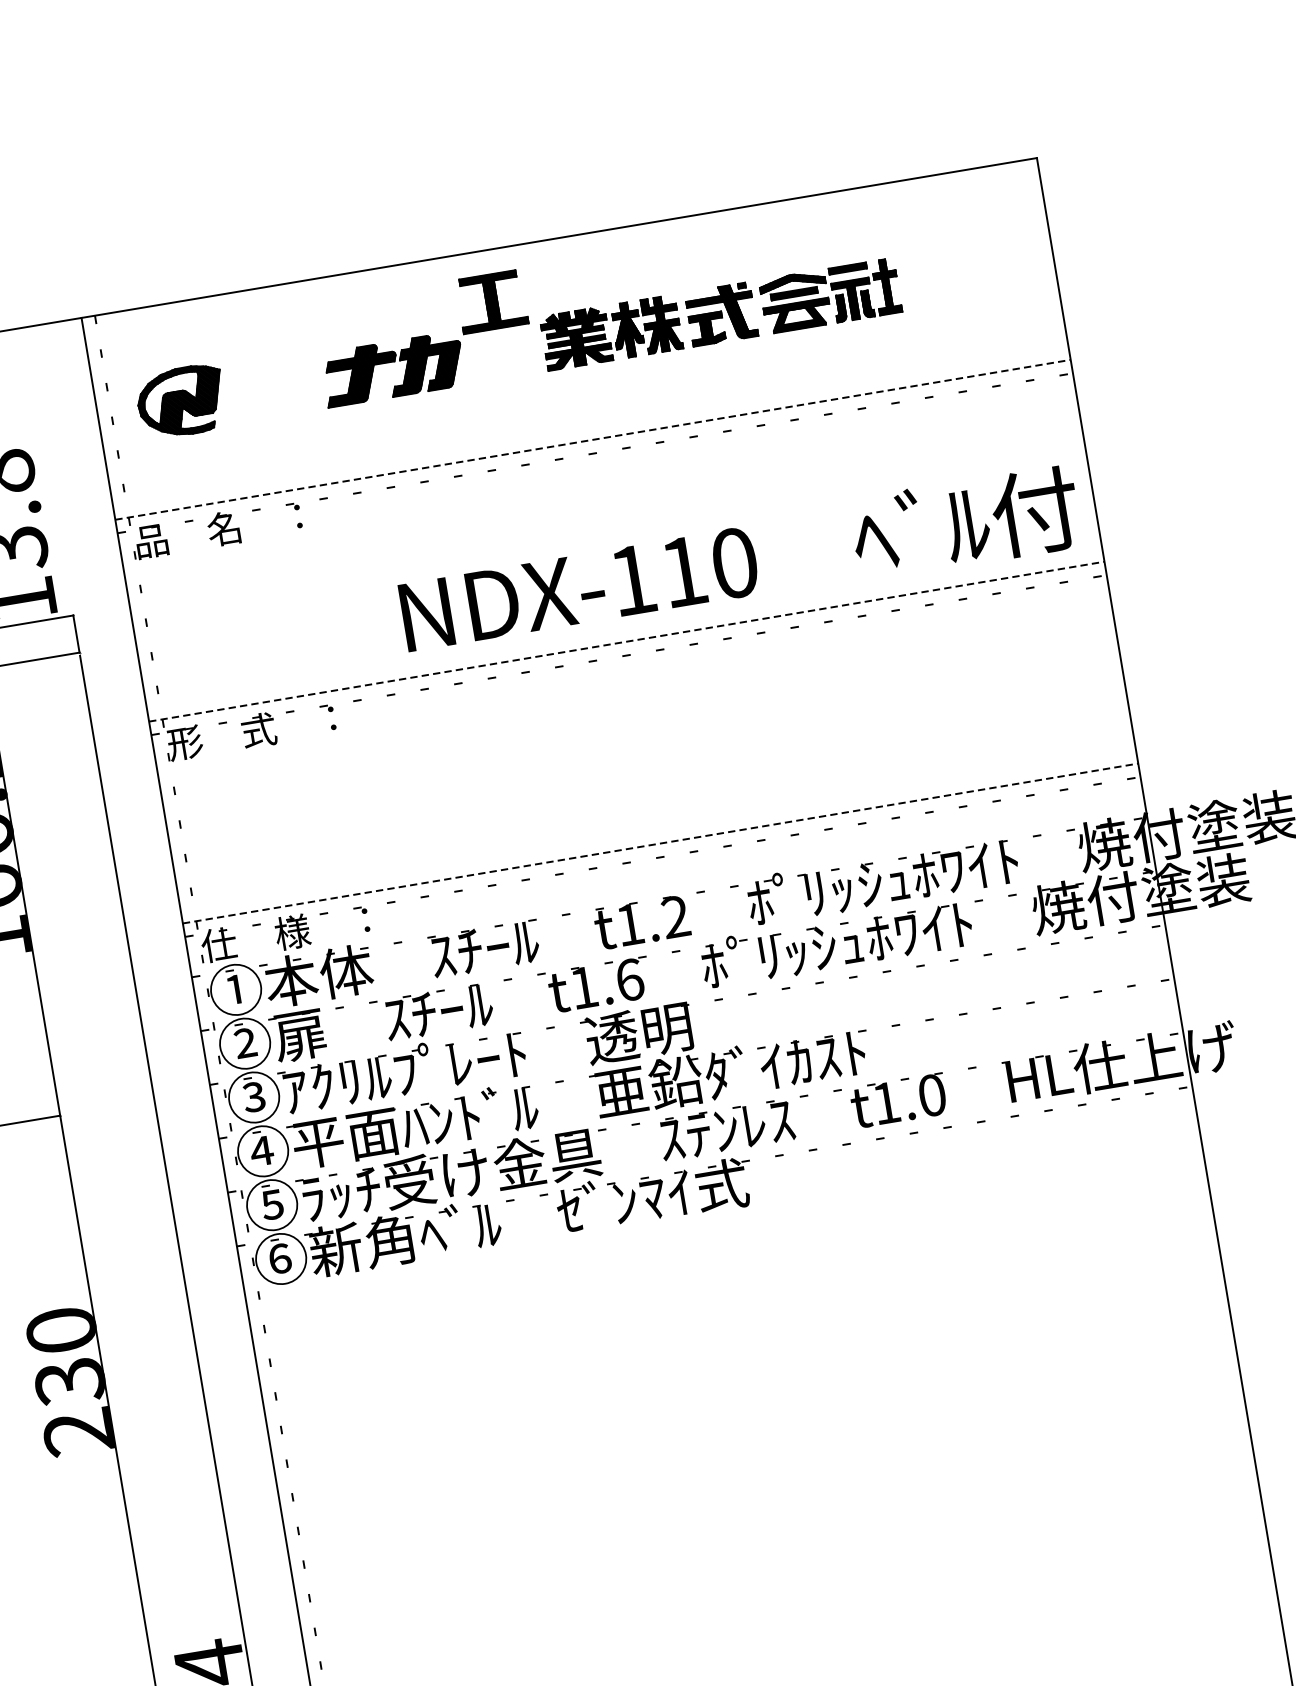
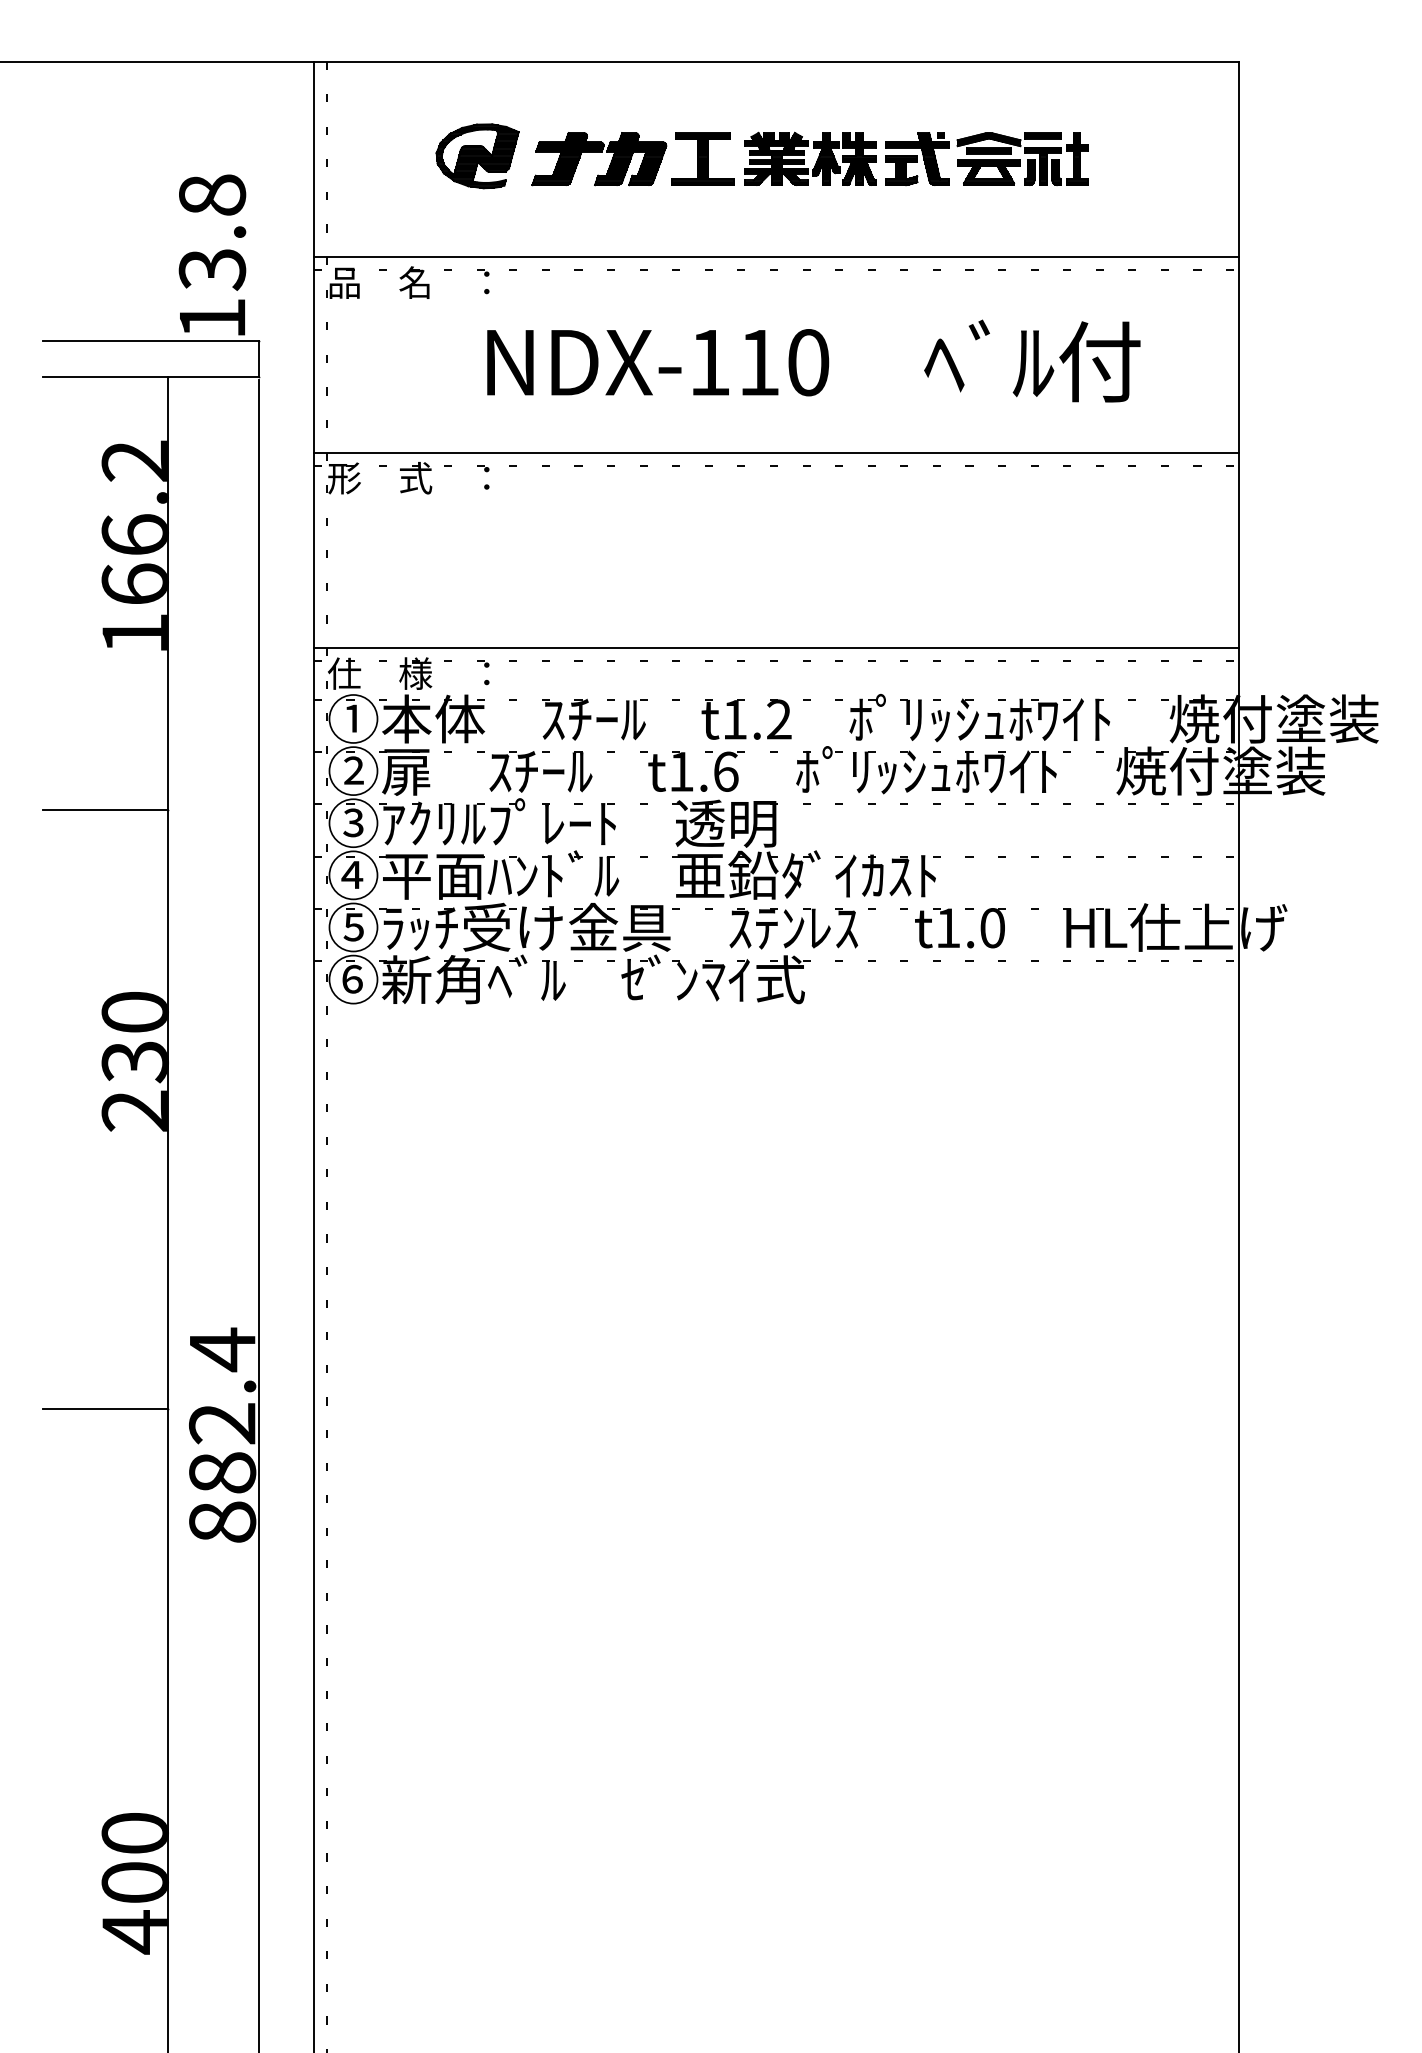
part: (491, 301) -> (702, 158), moved
part: (181, 402) -> (477, 156), moved
line: (593, 440) -> (776, 257), dashed -> solid
text: (739, 560) -> (813, 360), moved
line: (626, 641) -> (776, 452), dashed -> solid
line: (660, 844) -> (776, 648), dashed -> solid

